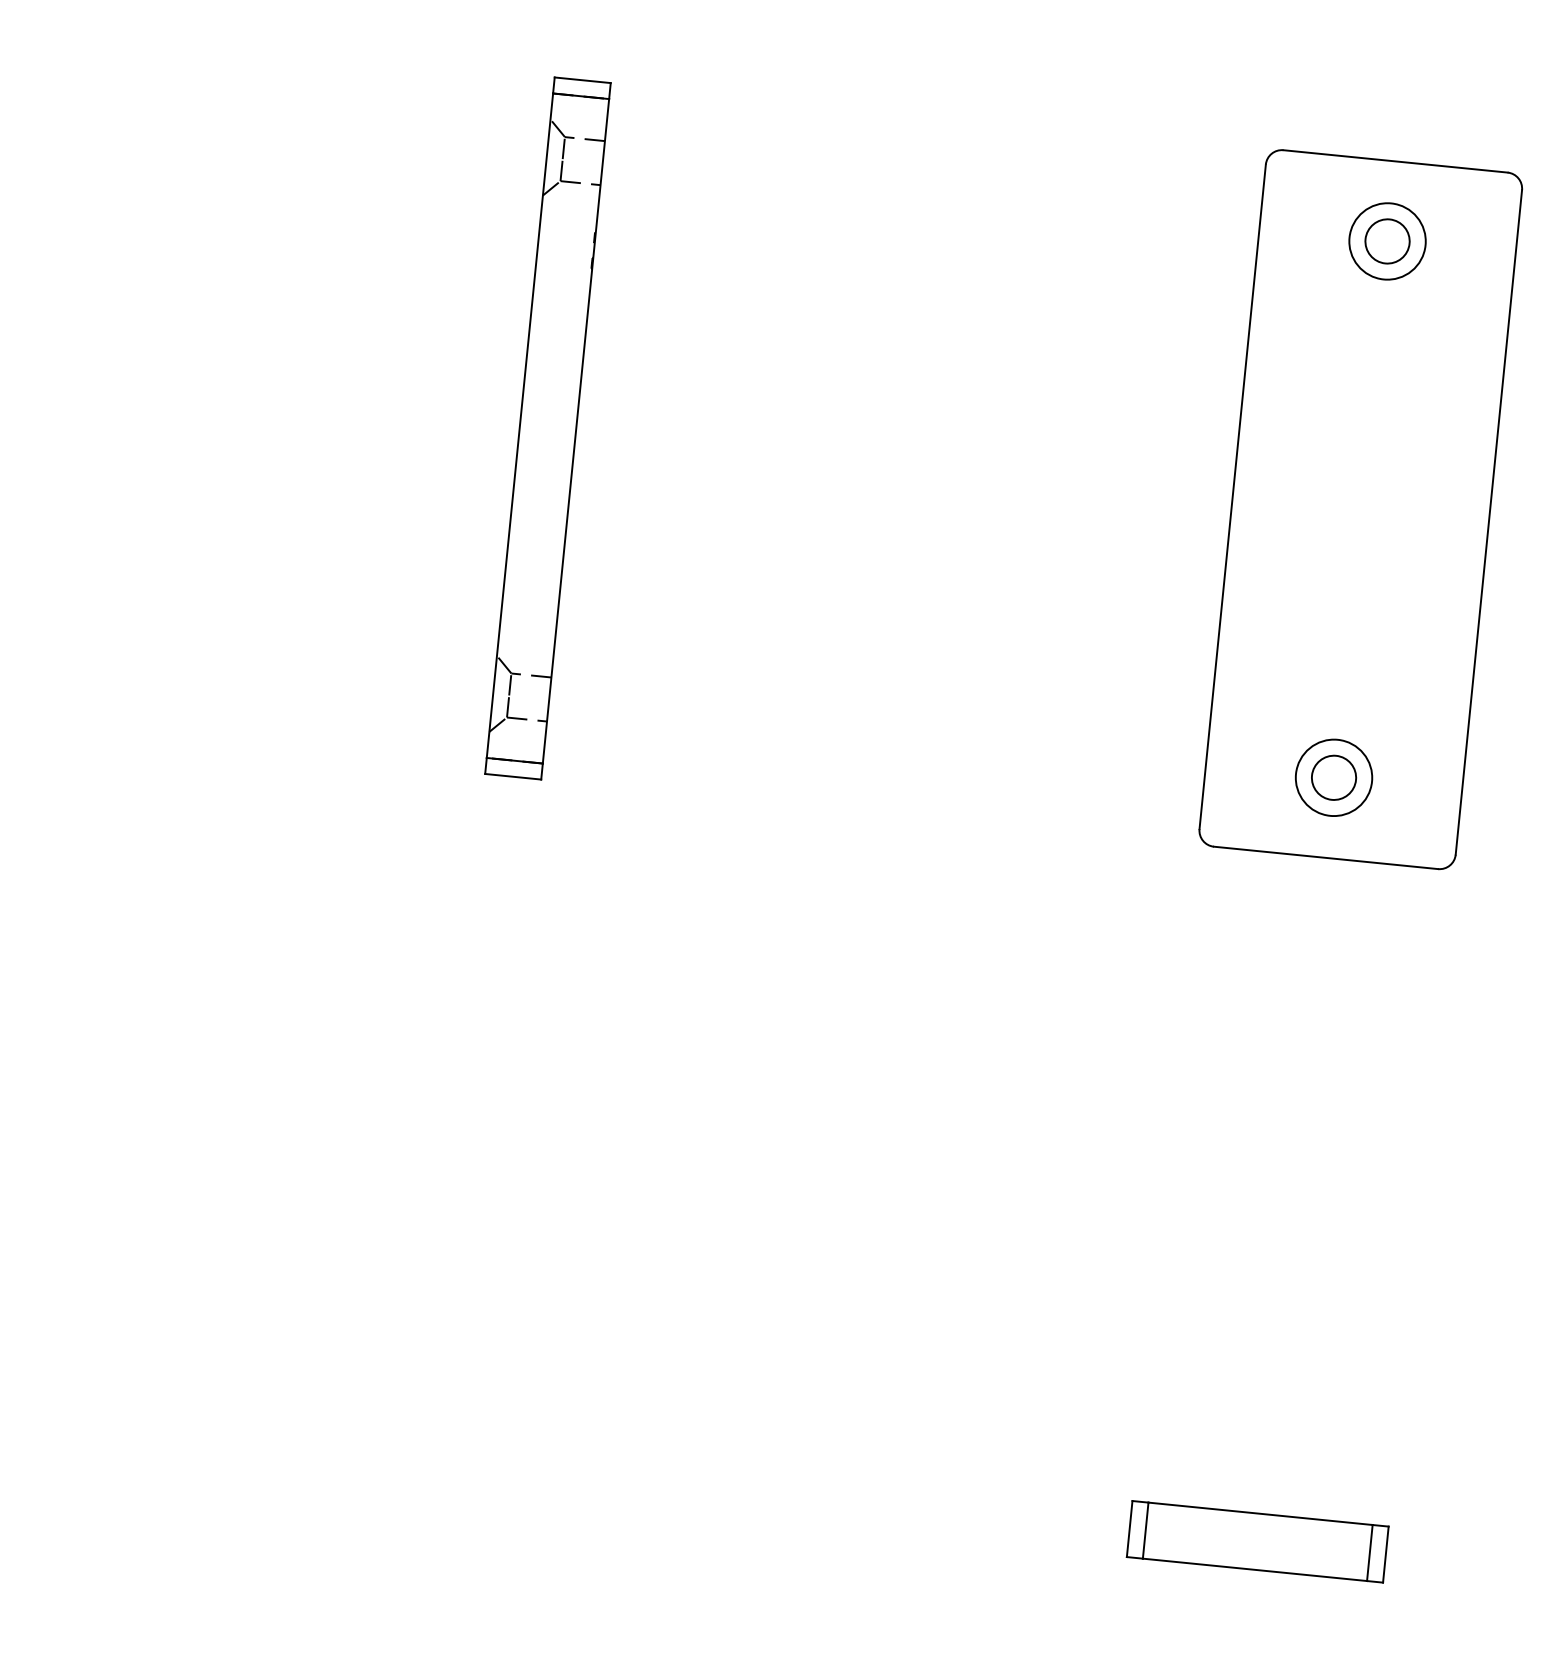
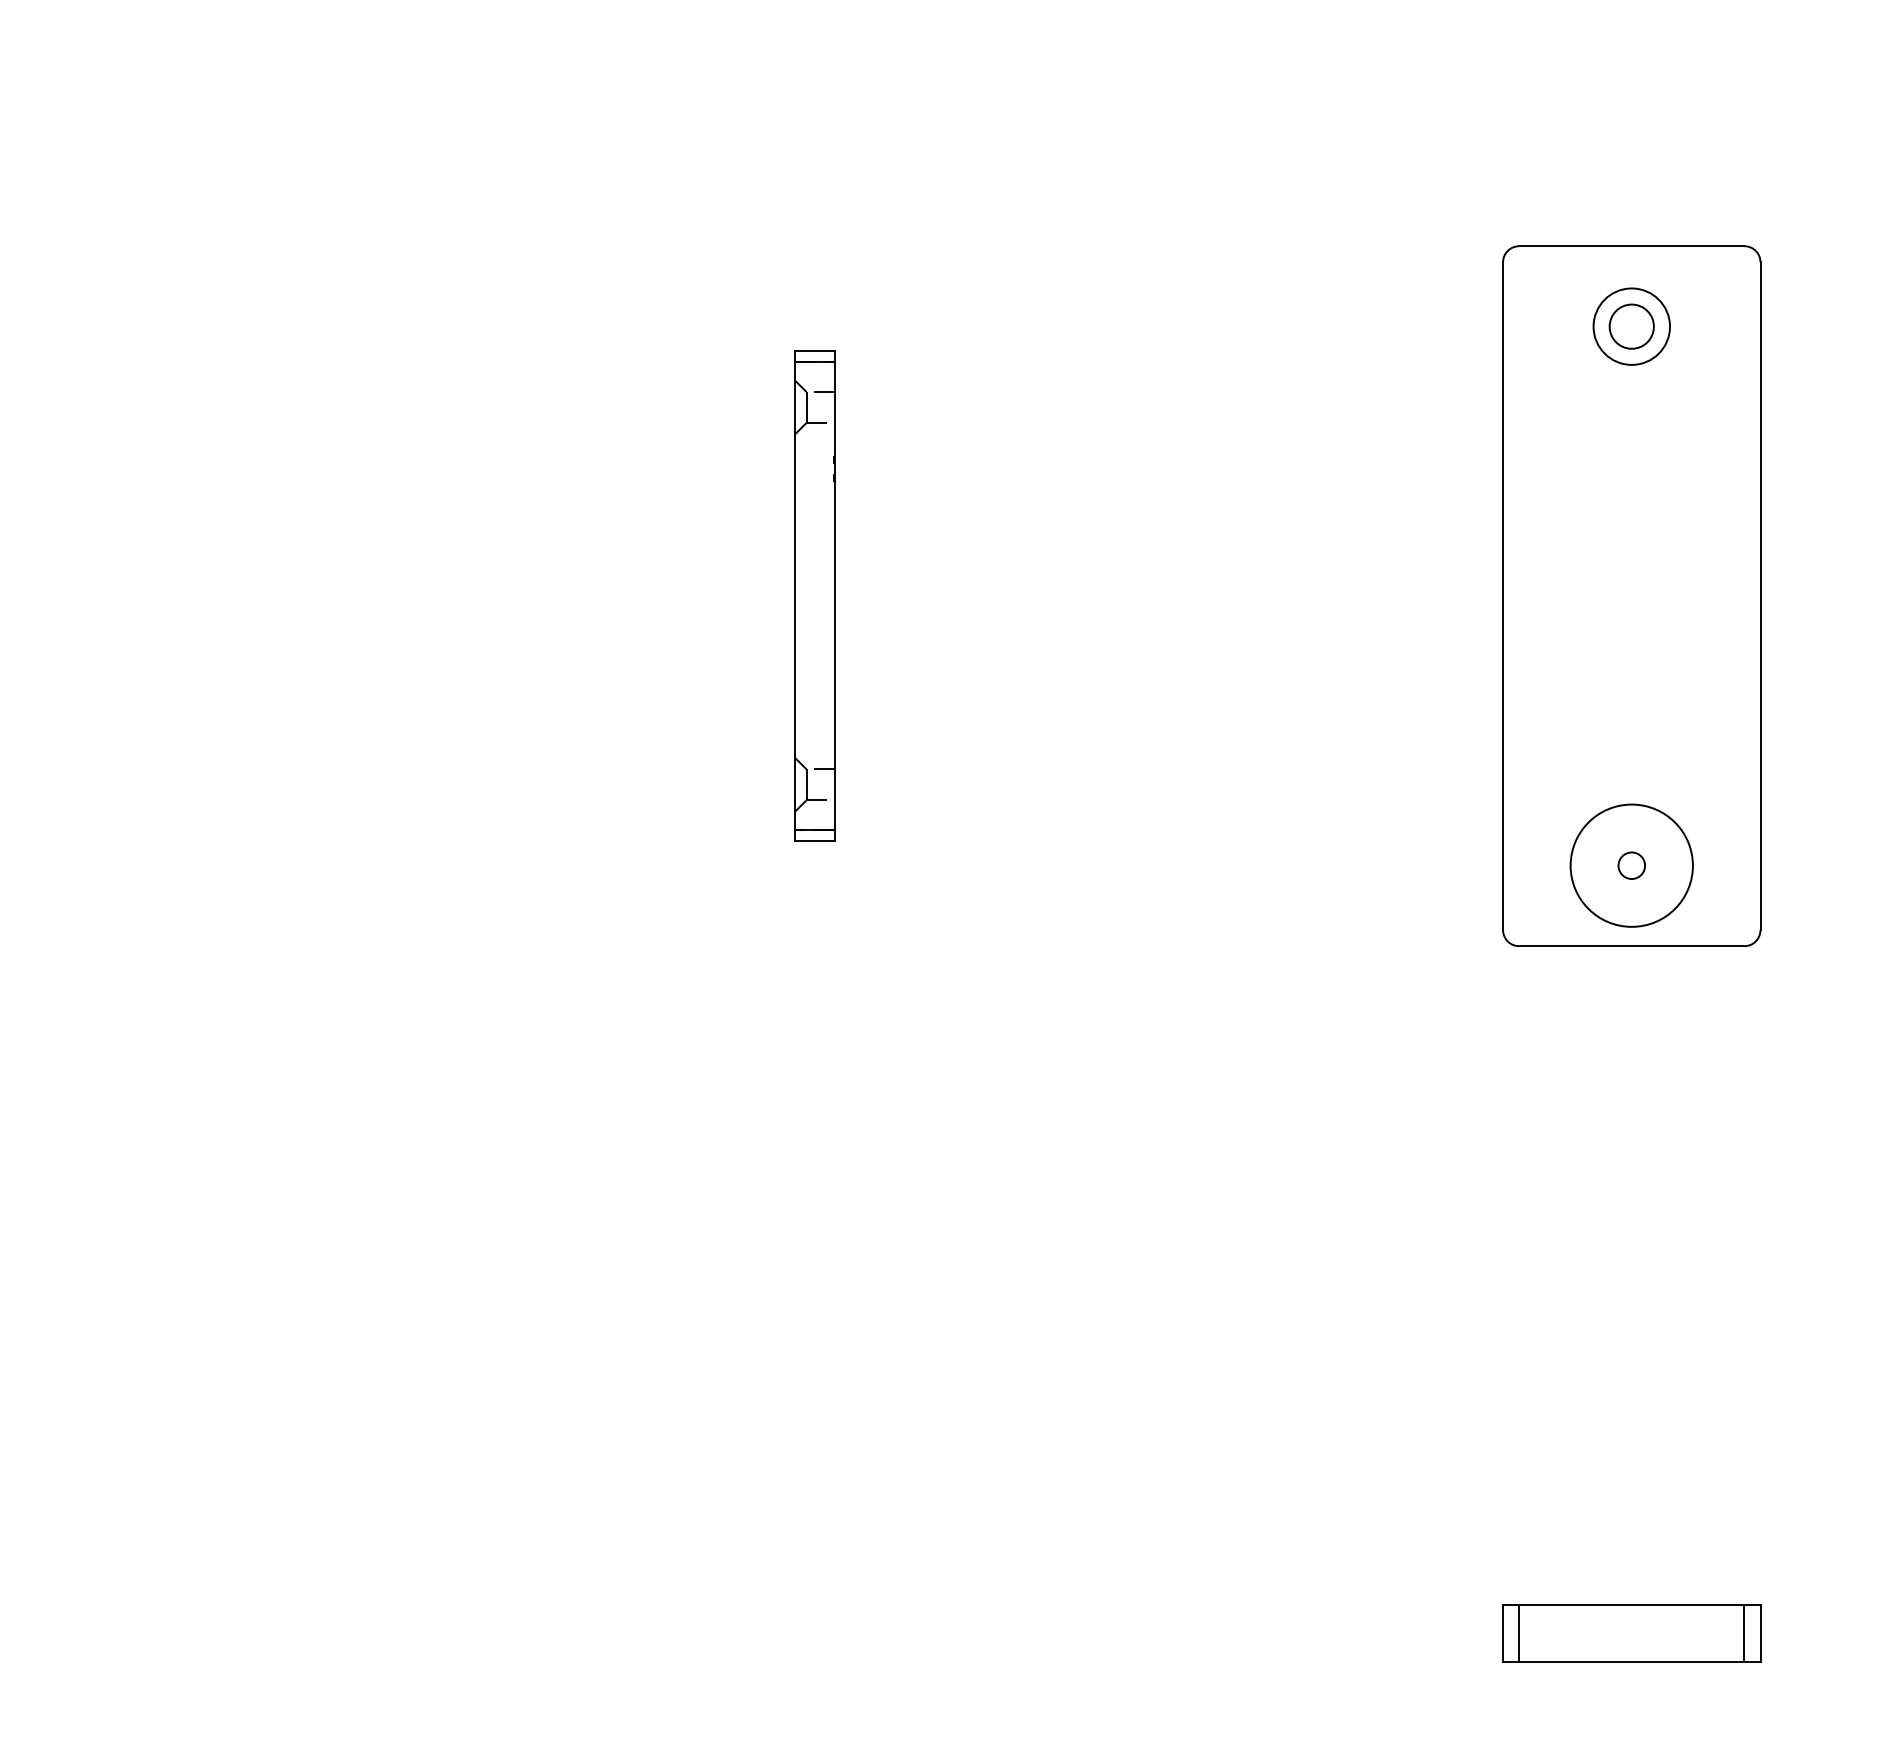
part: (547, 427) -> (814, 595), size x0.7
circle: (1333, 777) -> (1631, 865), size x0.6
circle: (1333, 777) -> (1631, 865), size x1.6

